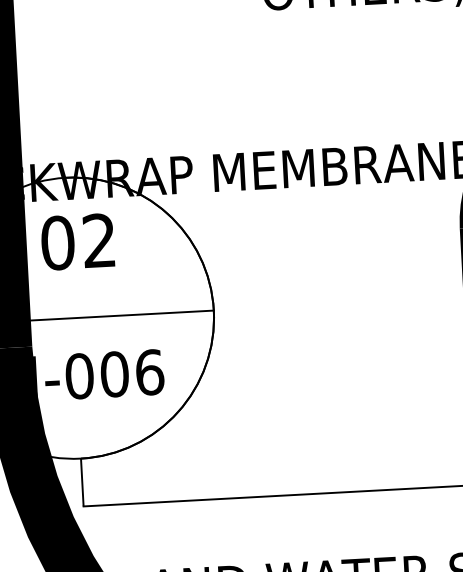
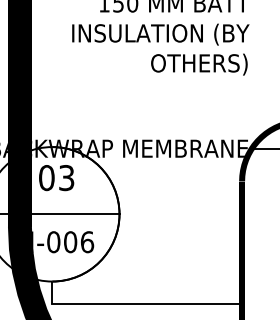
text: (99, 241) -> (66, 178), 02 -> 03

